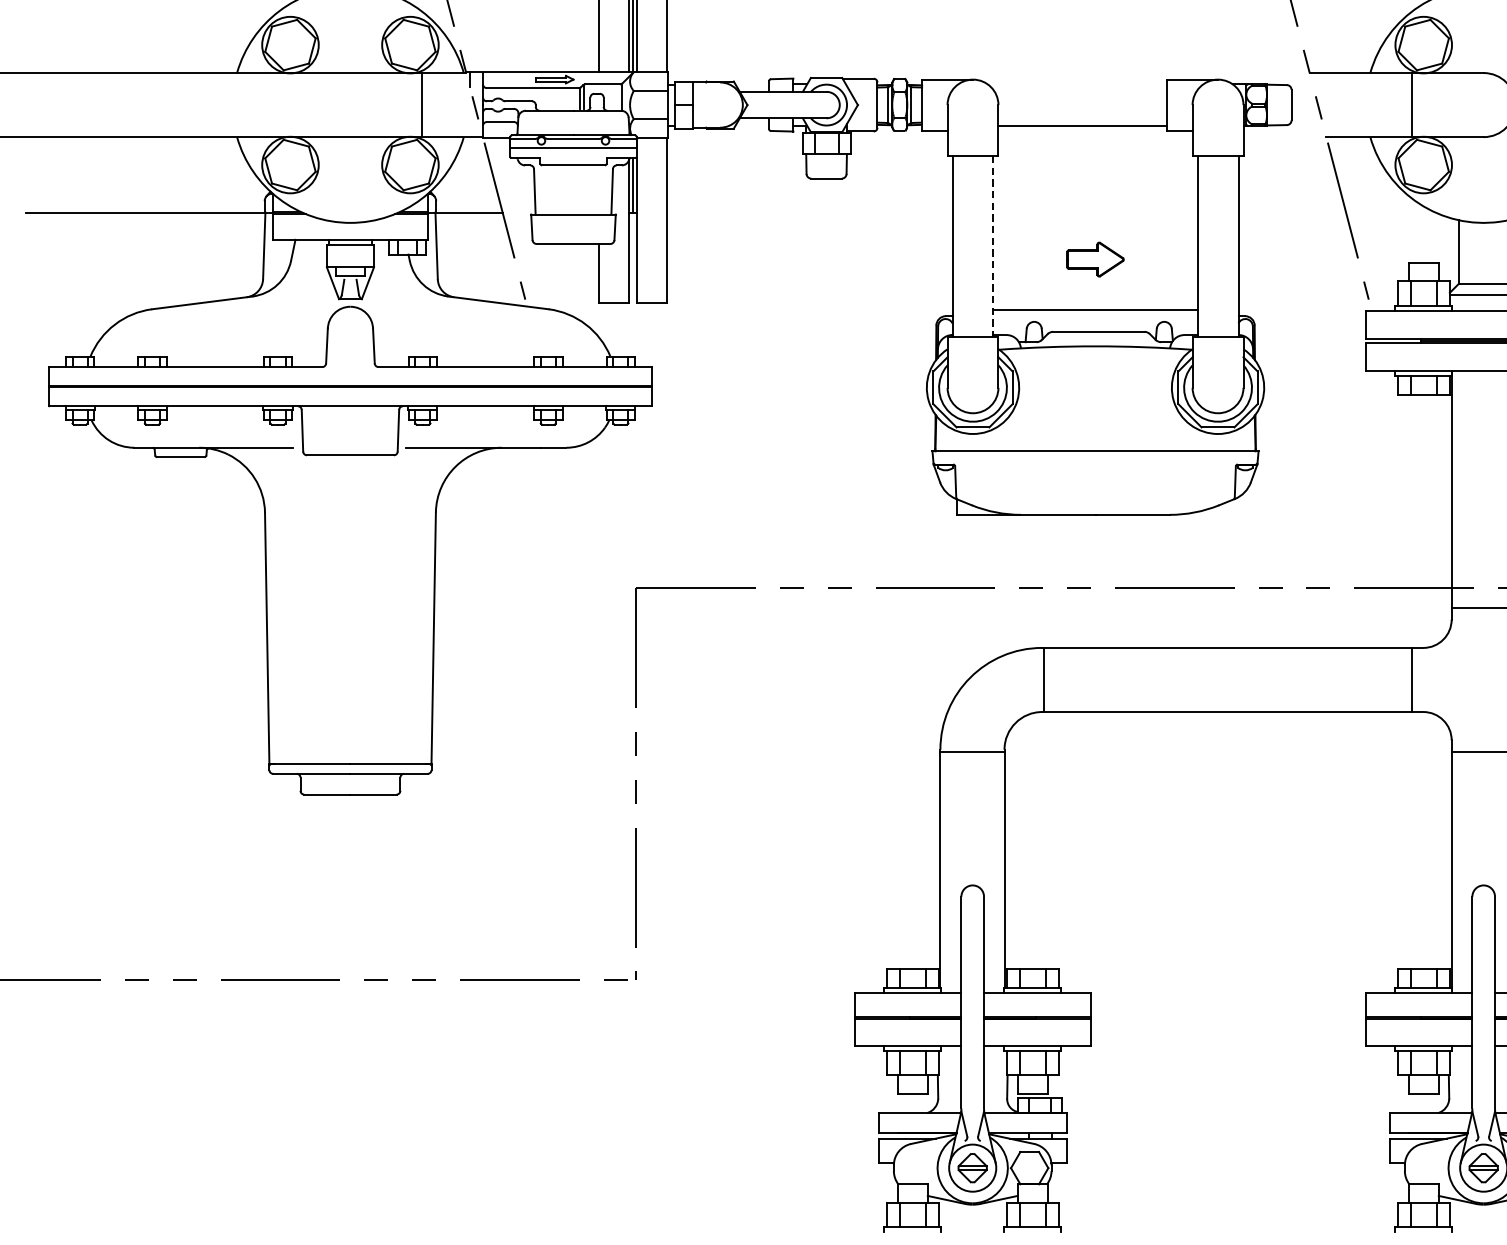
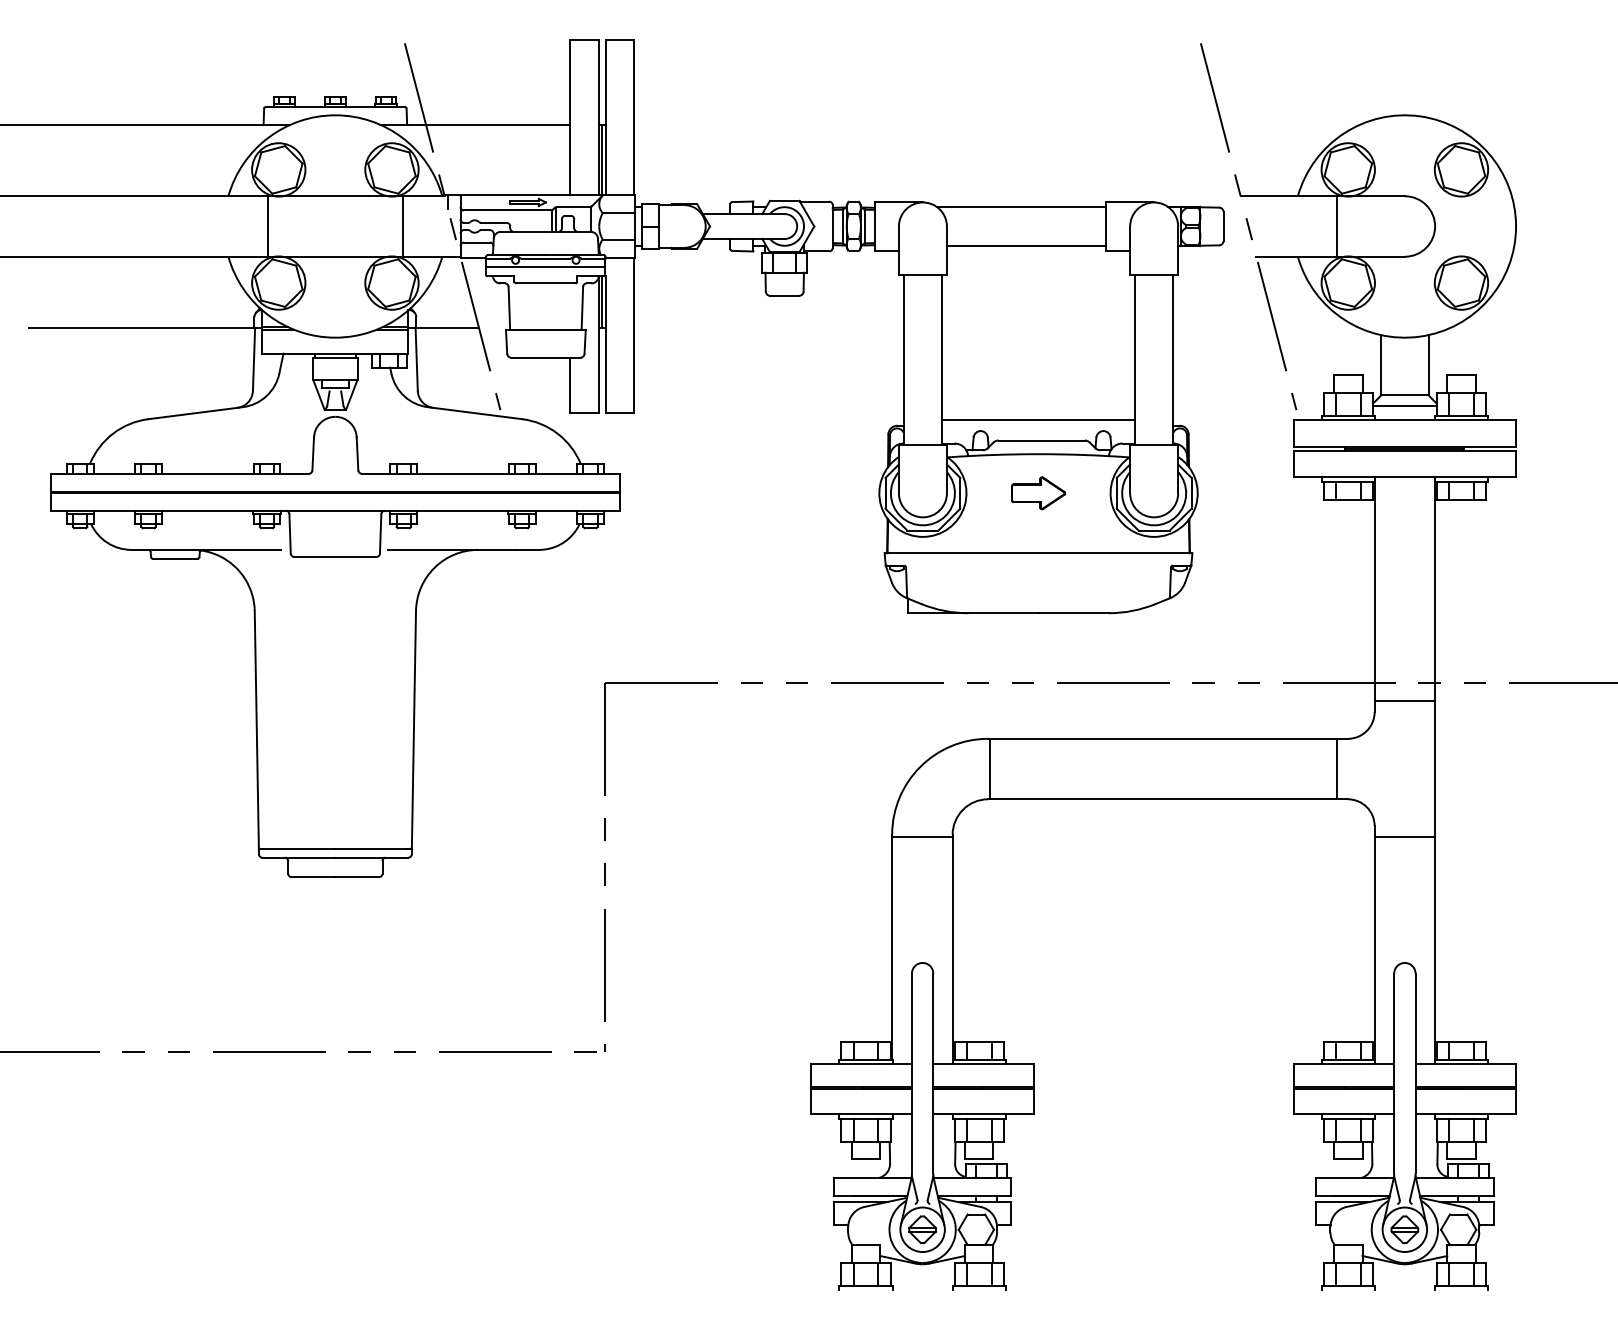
line: (1077, 84) -> (1021, 207), added
line: (278, 105) -> (267, 226), added
line: (993, 247) -> (942, 360), dashed -> solid
part: (1095, 259) -> (1038, 493), moved

